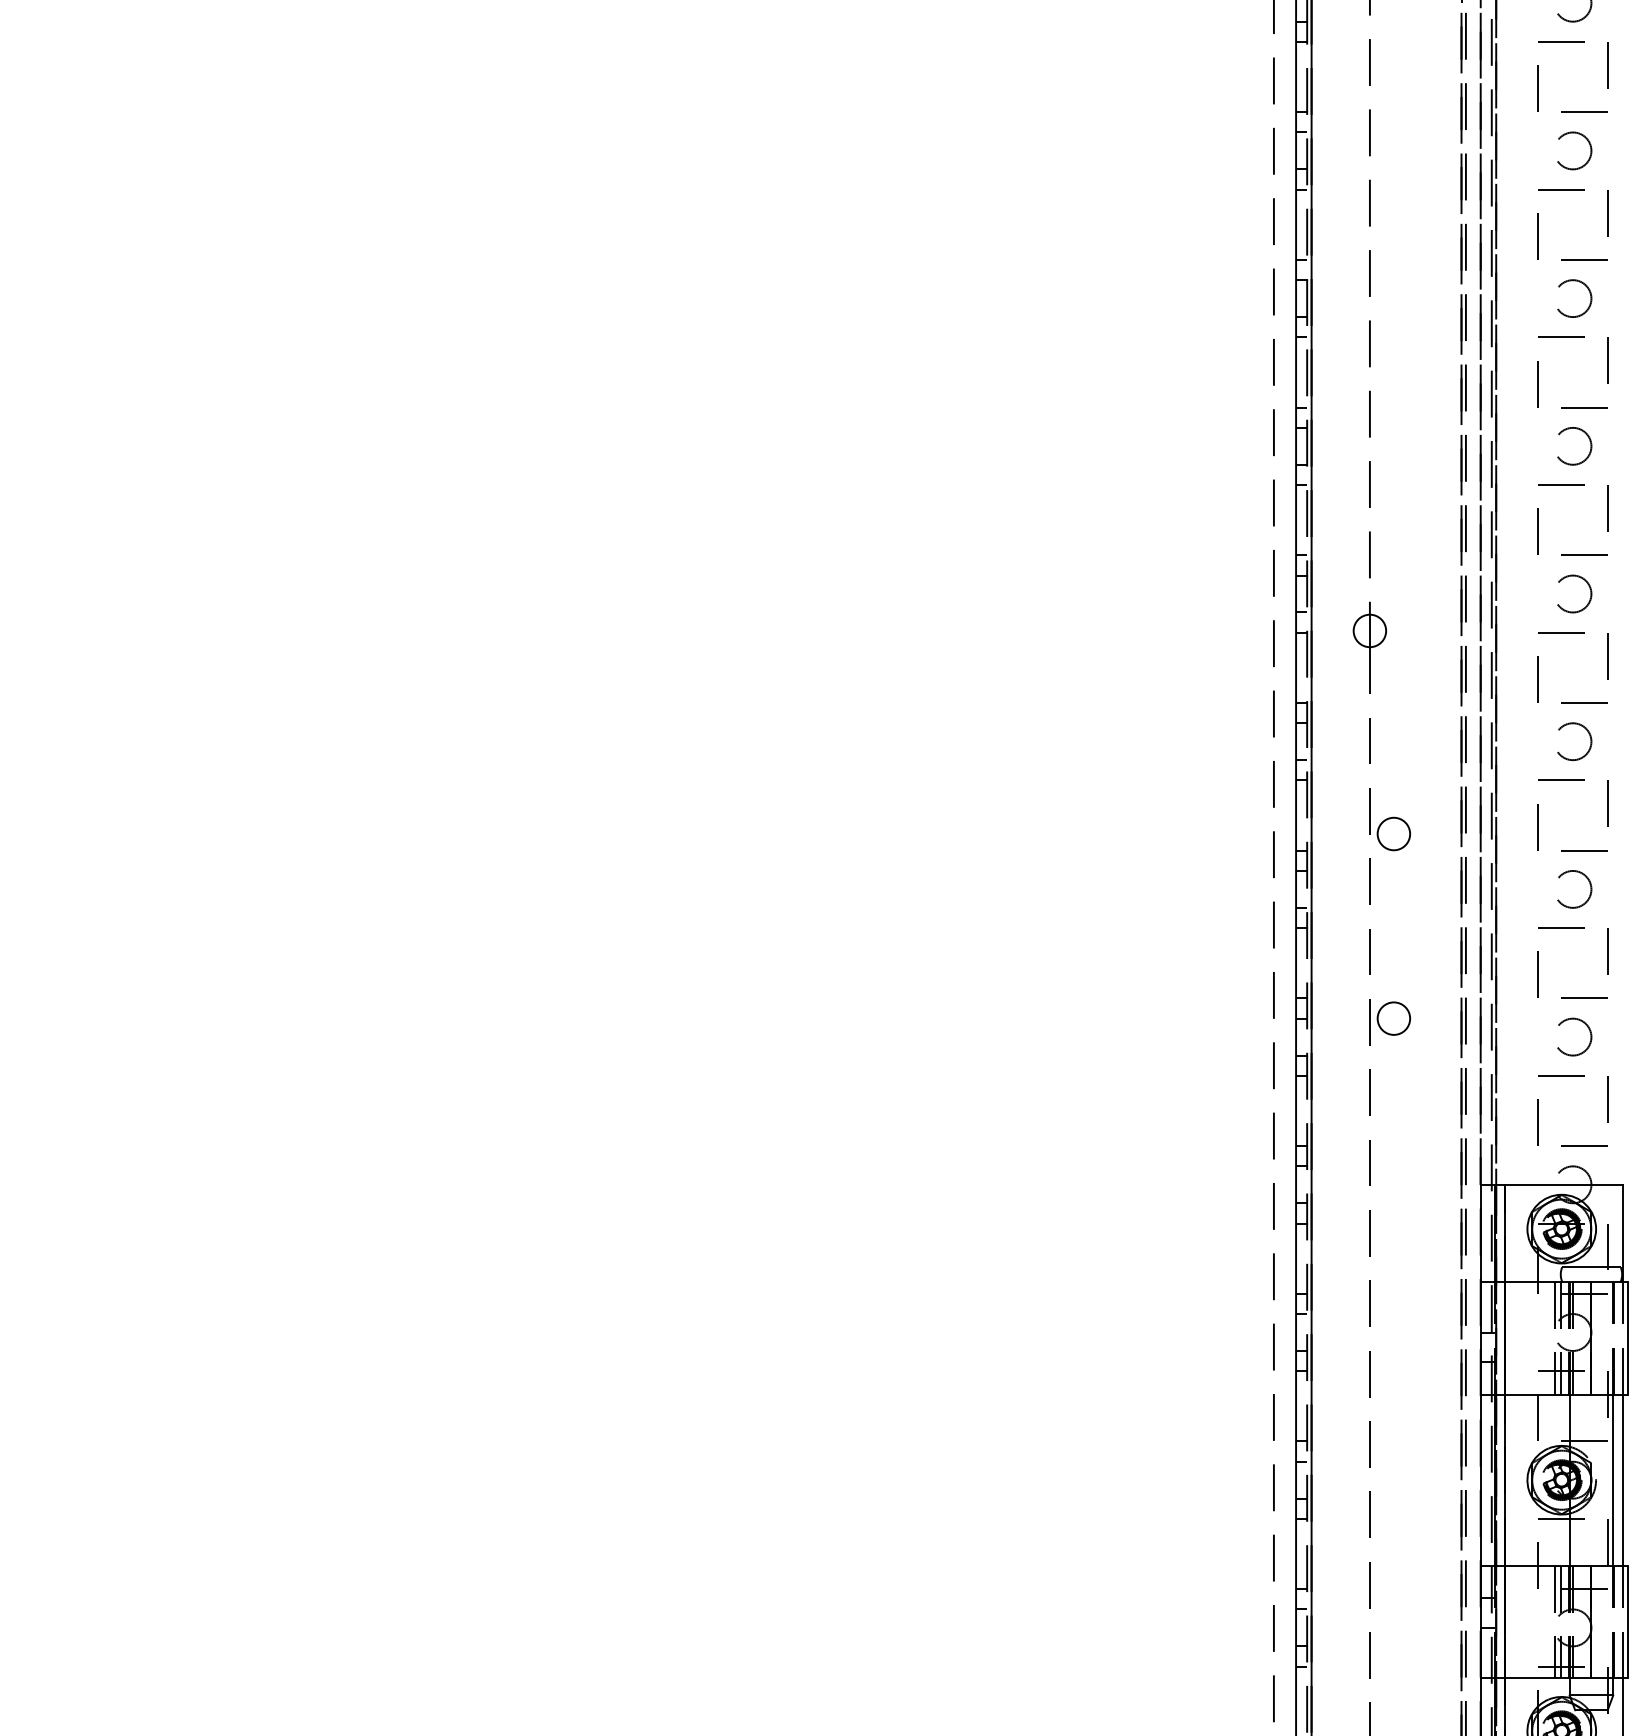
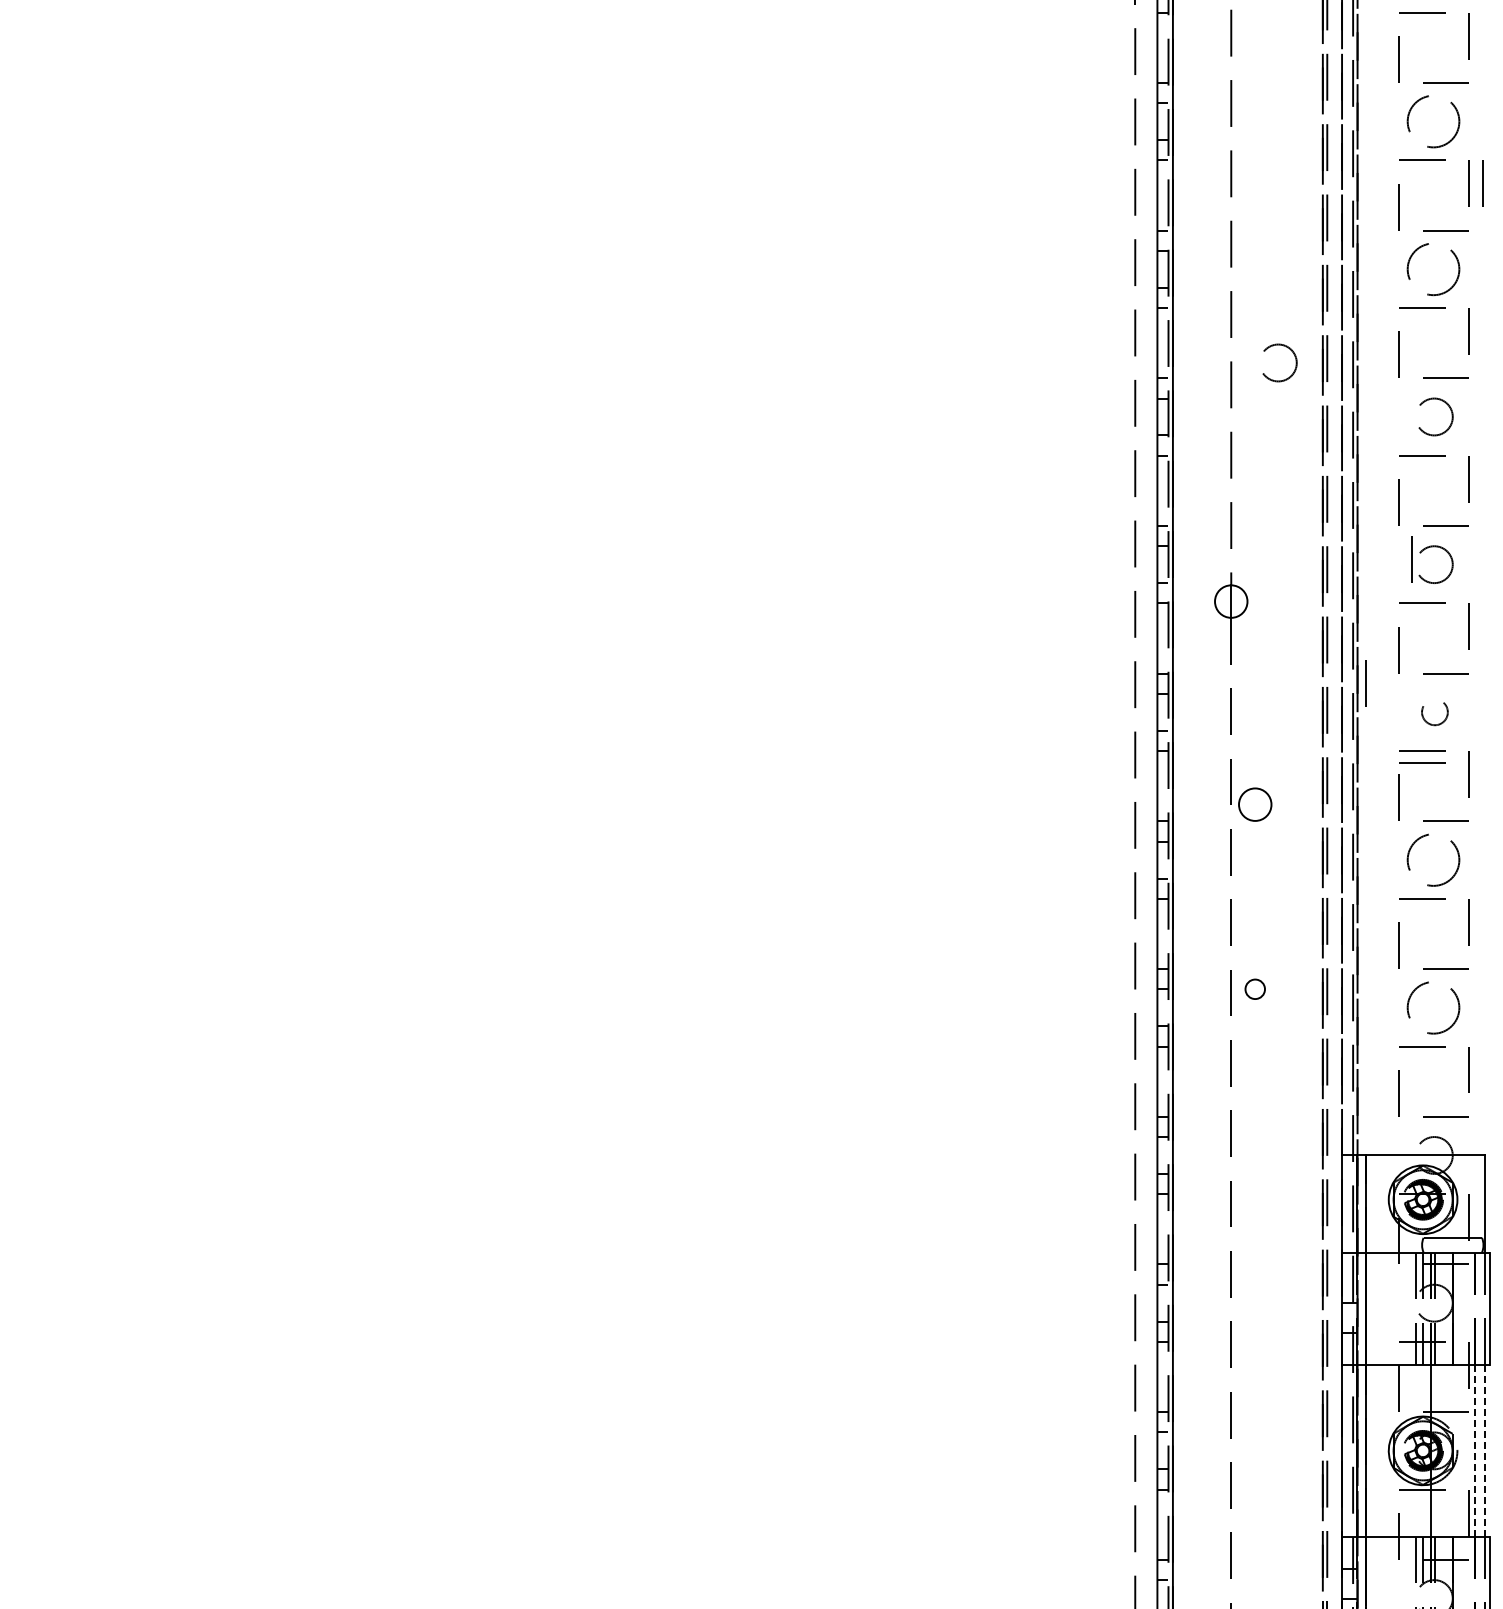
circle: (1574, 150) -> (1435, 121), size x1.4
line: (1621, 213) -> (1482, 184), added
circle: (1574, 298) -> (1435, 269), size x1.4
circle: (1418, 392) -> (1279, 363), added
line: (1550, 588) -> (1411, 559), added
line: (1504, 712) -> (1365, 683), added
circle: (1574, 741) -> (1435, 712), size x0.7
line: (1561, 792) -> (1422, 763), added
circle: (1574, 889) -> (1435, 860), size x1.4
circle: (1393, 1018) -> (1254, 989), size x0.6
circle: (1574, 1036) -> (1435, 1007), size x1.4
line: (1613, 1480) -> (1474, 1451), solid -> dashed
line: (1623, 1480) -> (1484, 1451), solid -> dashed

